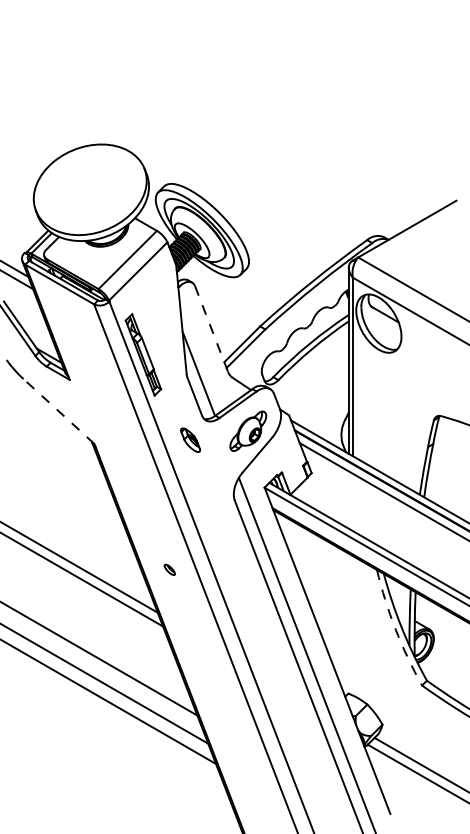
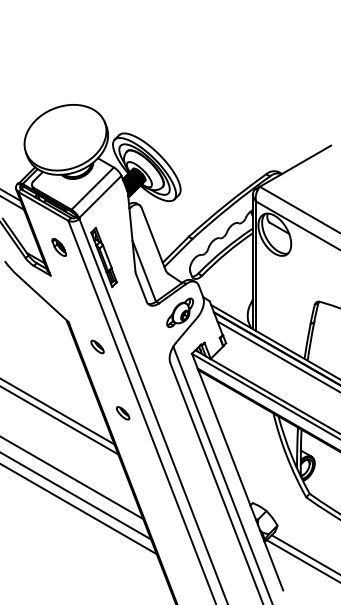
line: (211, 329) -> (153, 239), dashed -> solid
line: (59, 411) -> (43, 298), dashed -> solid
part: (190, 439) -> (59, 247), moved
part: (133, 477) -> (96, 346), added
part: (169, 569) -> (122, 413), size x1.67
arc: (395, 629) -> (286, 456), dashed -> solid

